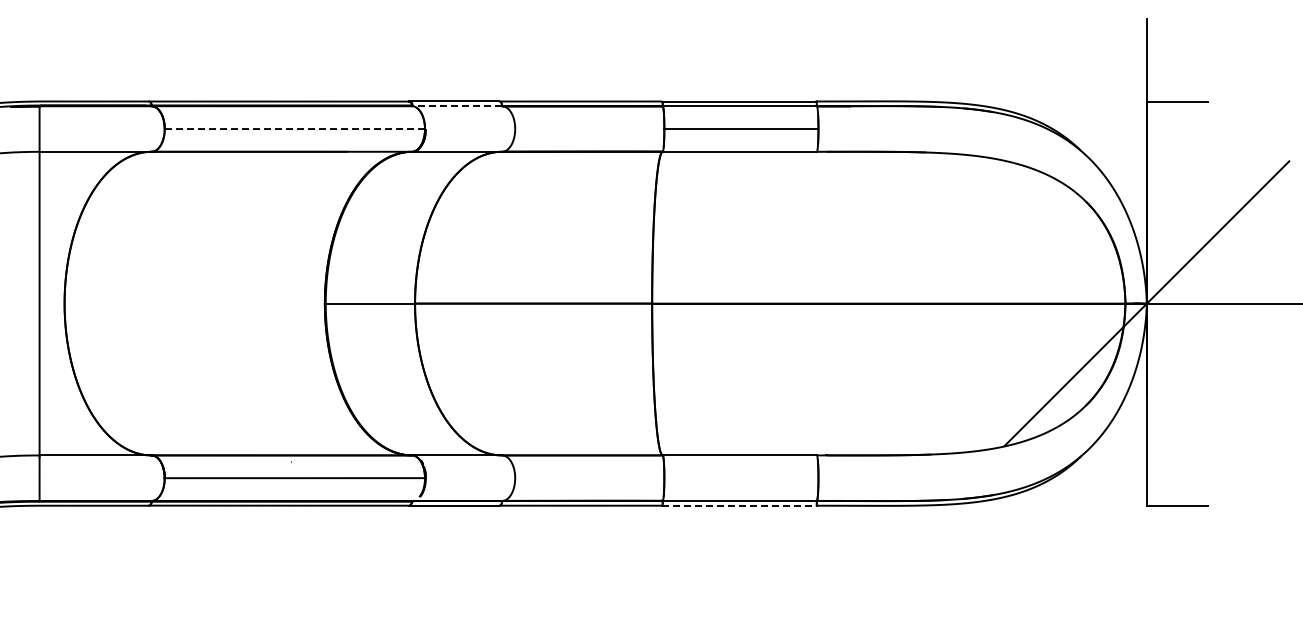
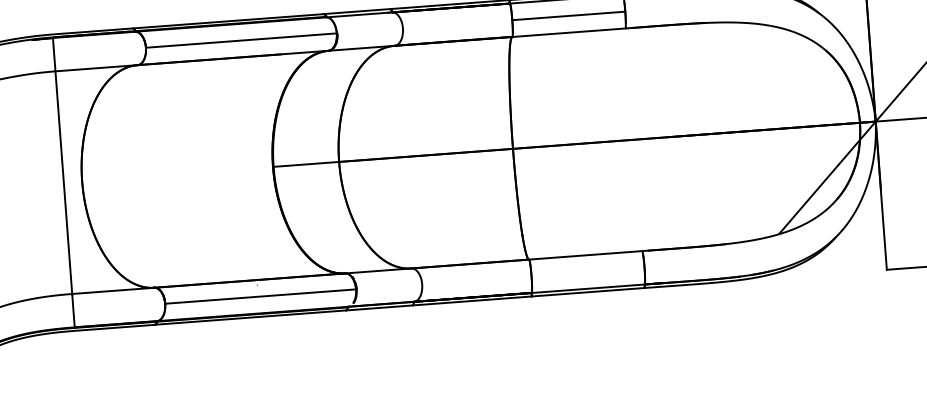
line: (457, 106) -> (359, 15), dashed -> solid
line: (294, 129) -> (241, 40), dashed -> solid
line: (739, 505) -> (588, 292), dashed -> solid

